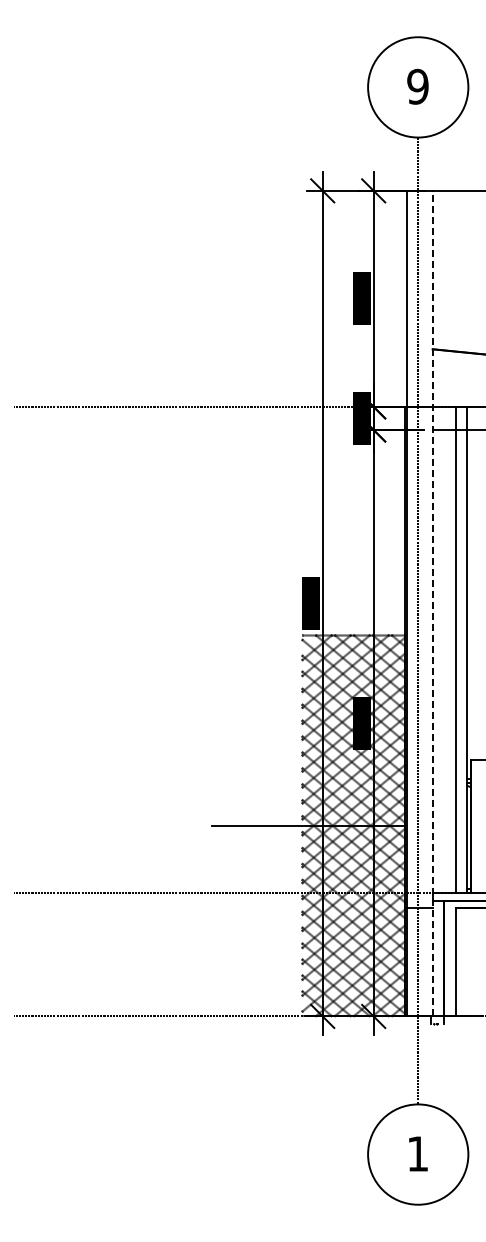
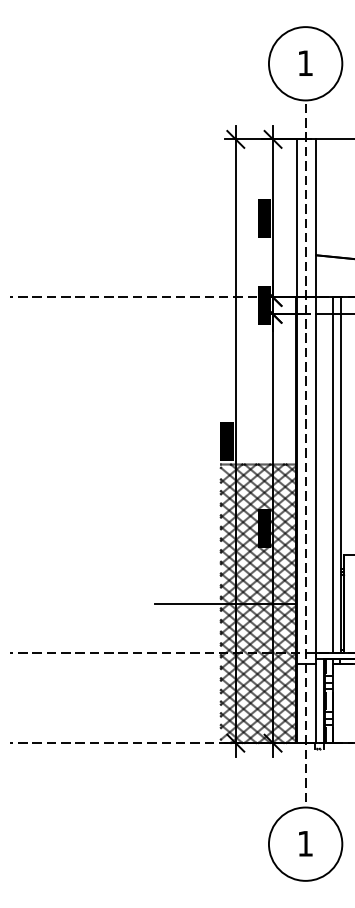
text: (417, 86) -> (305, 63), 9 -> 1
line: (432, 603) -> (316, 441), dashed -> solid
hatch: (454, 958) -> (332, 700), added

